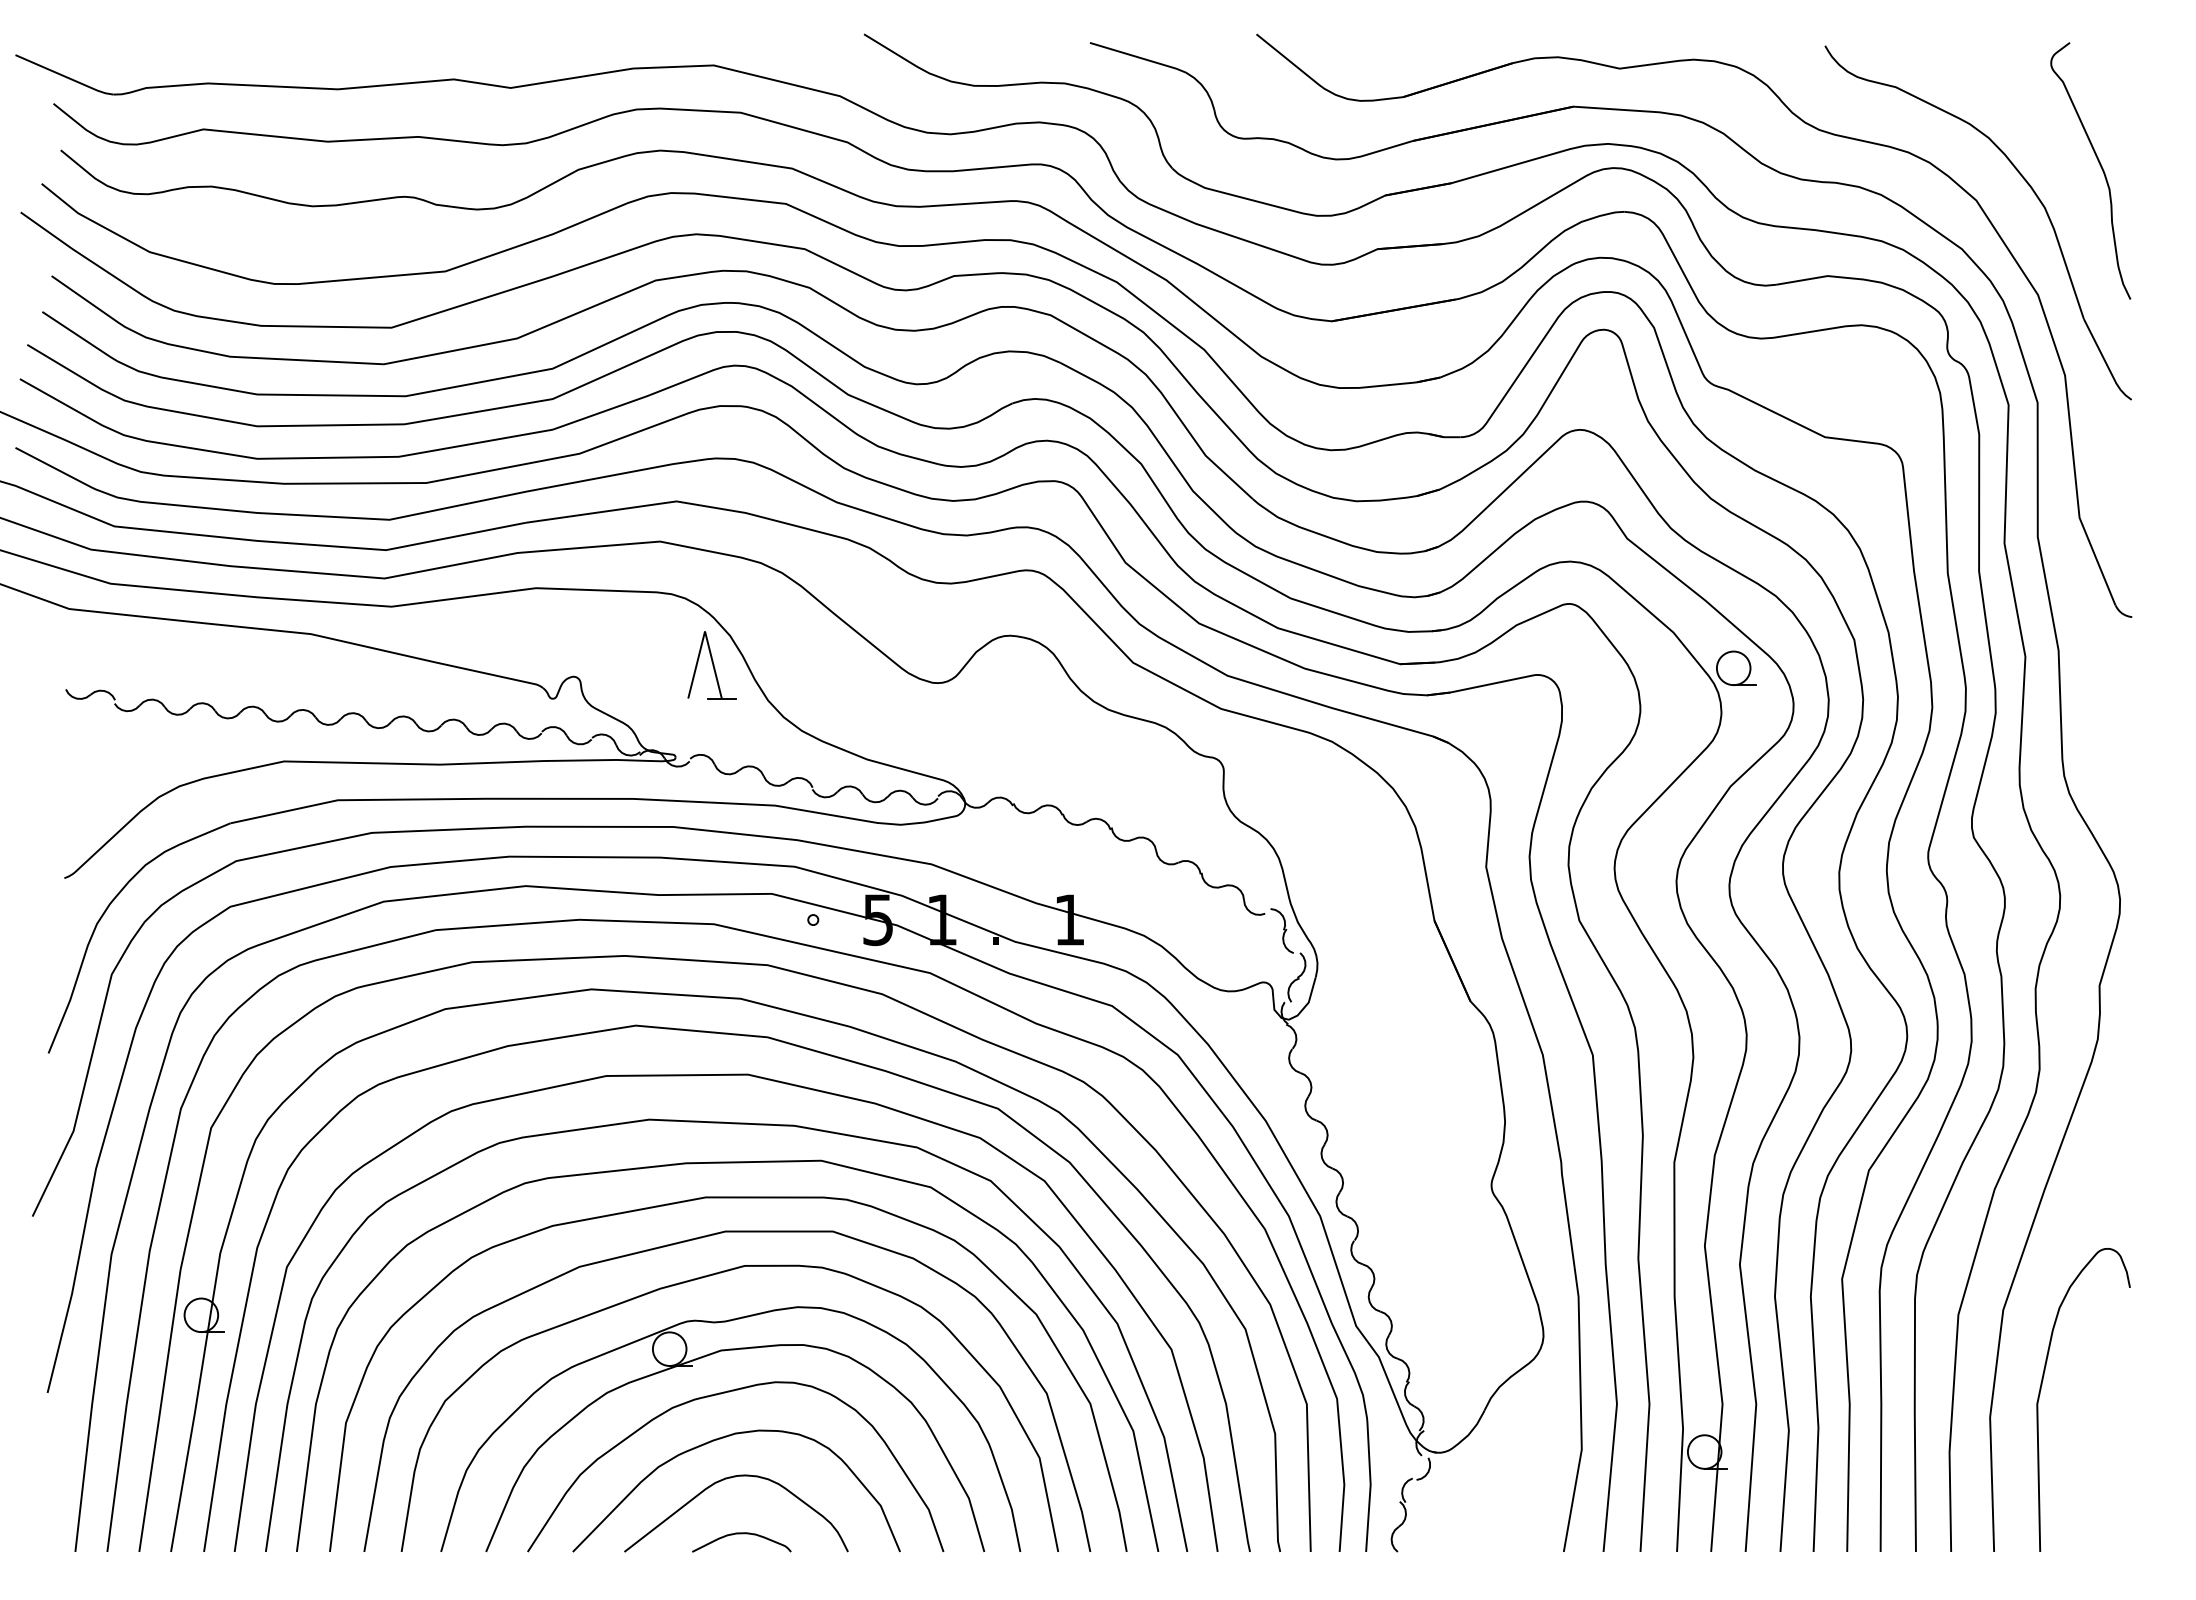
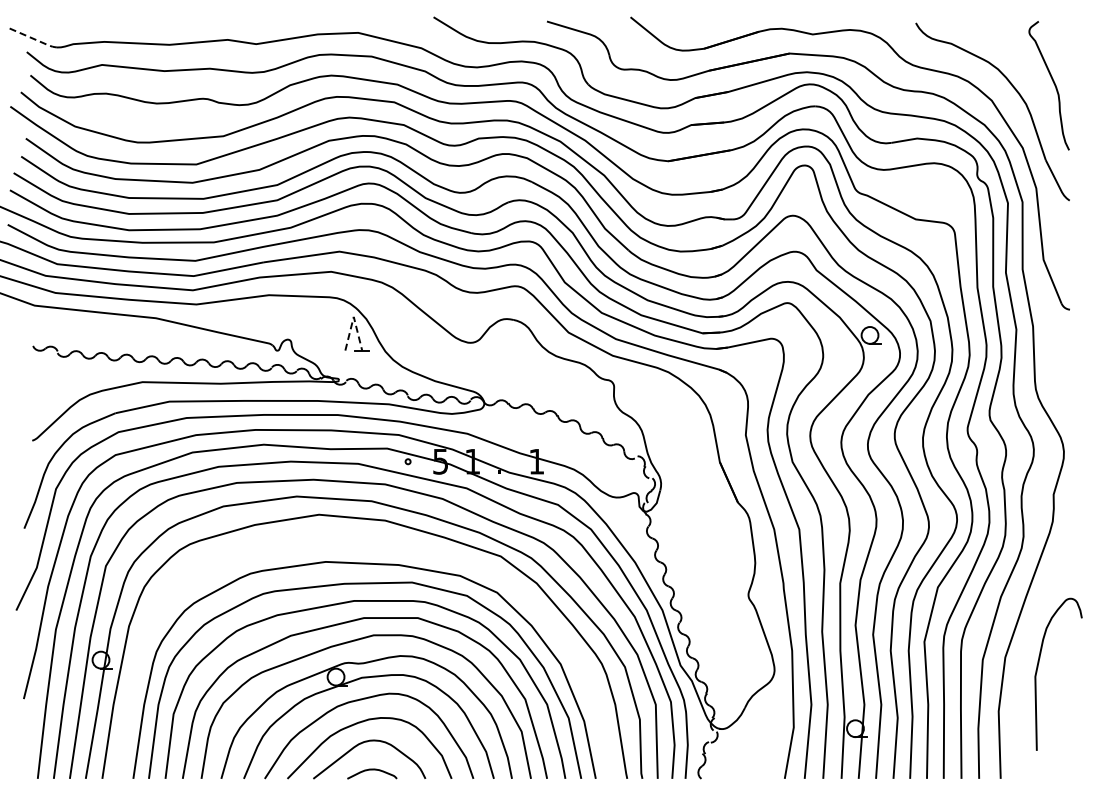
line: (66, 76) -> (33, 38), solid -> dashed
line: (704, 630) -> (353, 316), solid -> dashed
curve: (782, 1084) -> (392, 544), removed
curve: (2043, 1385) -> (1038, 667), moved

